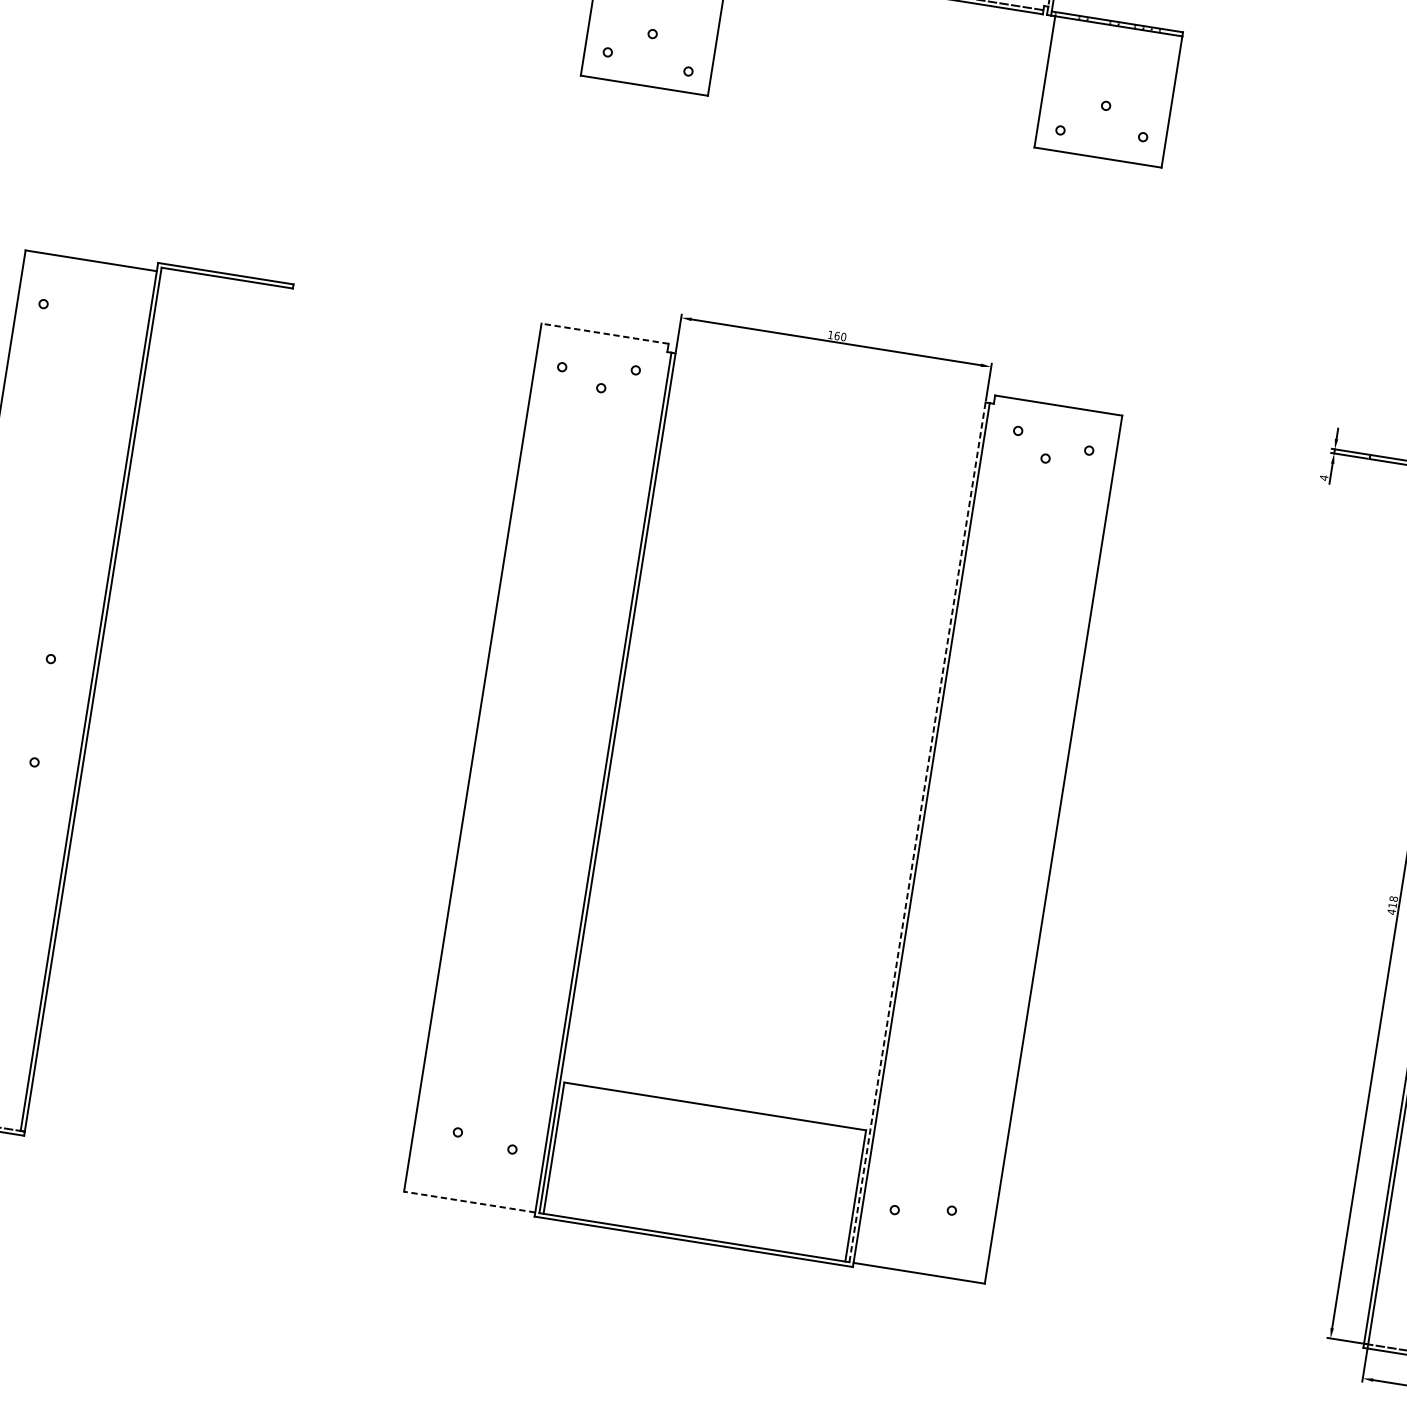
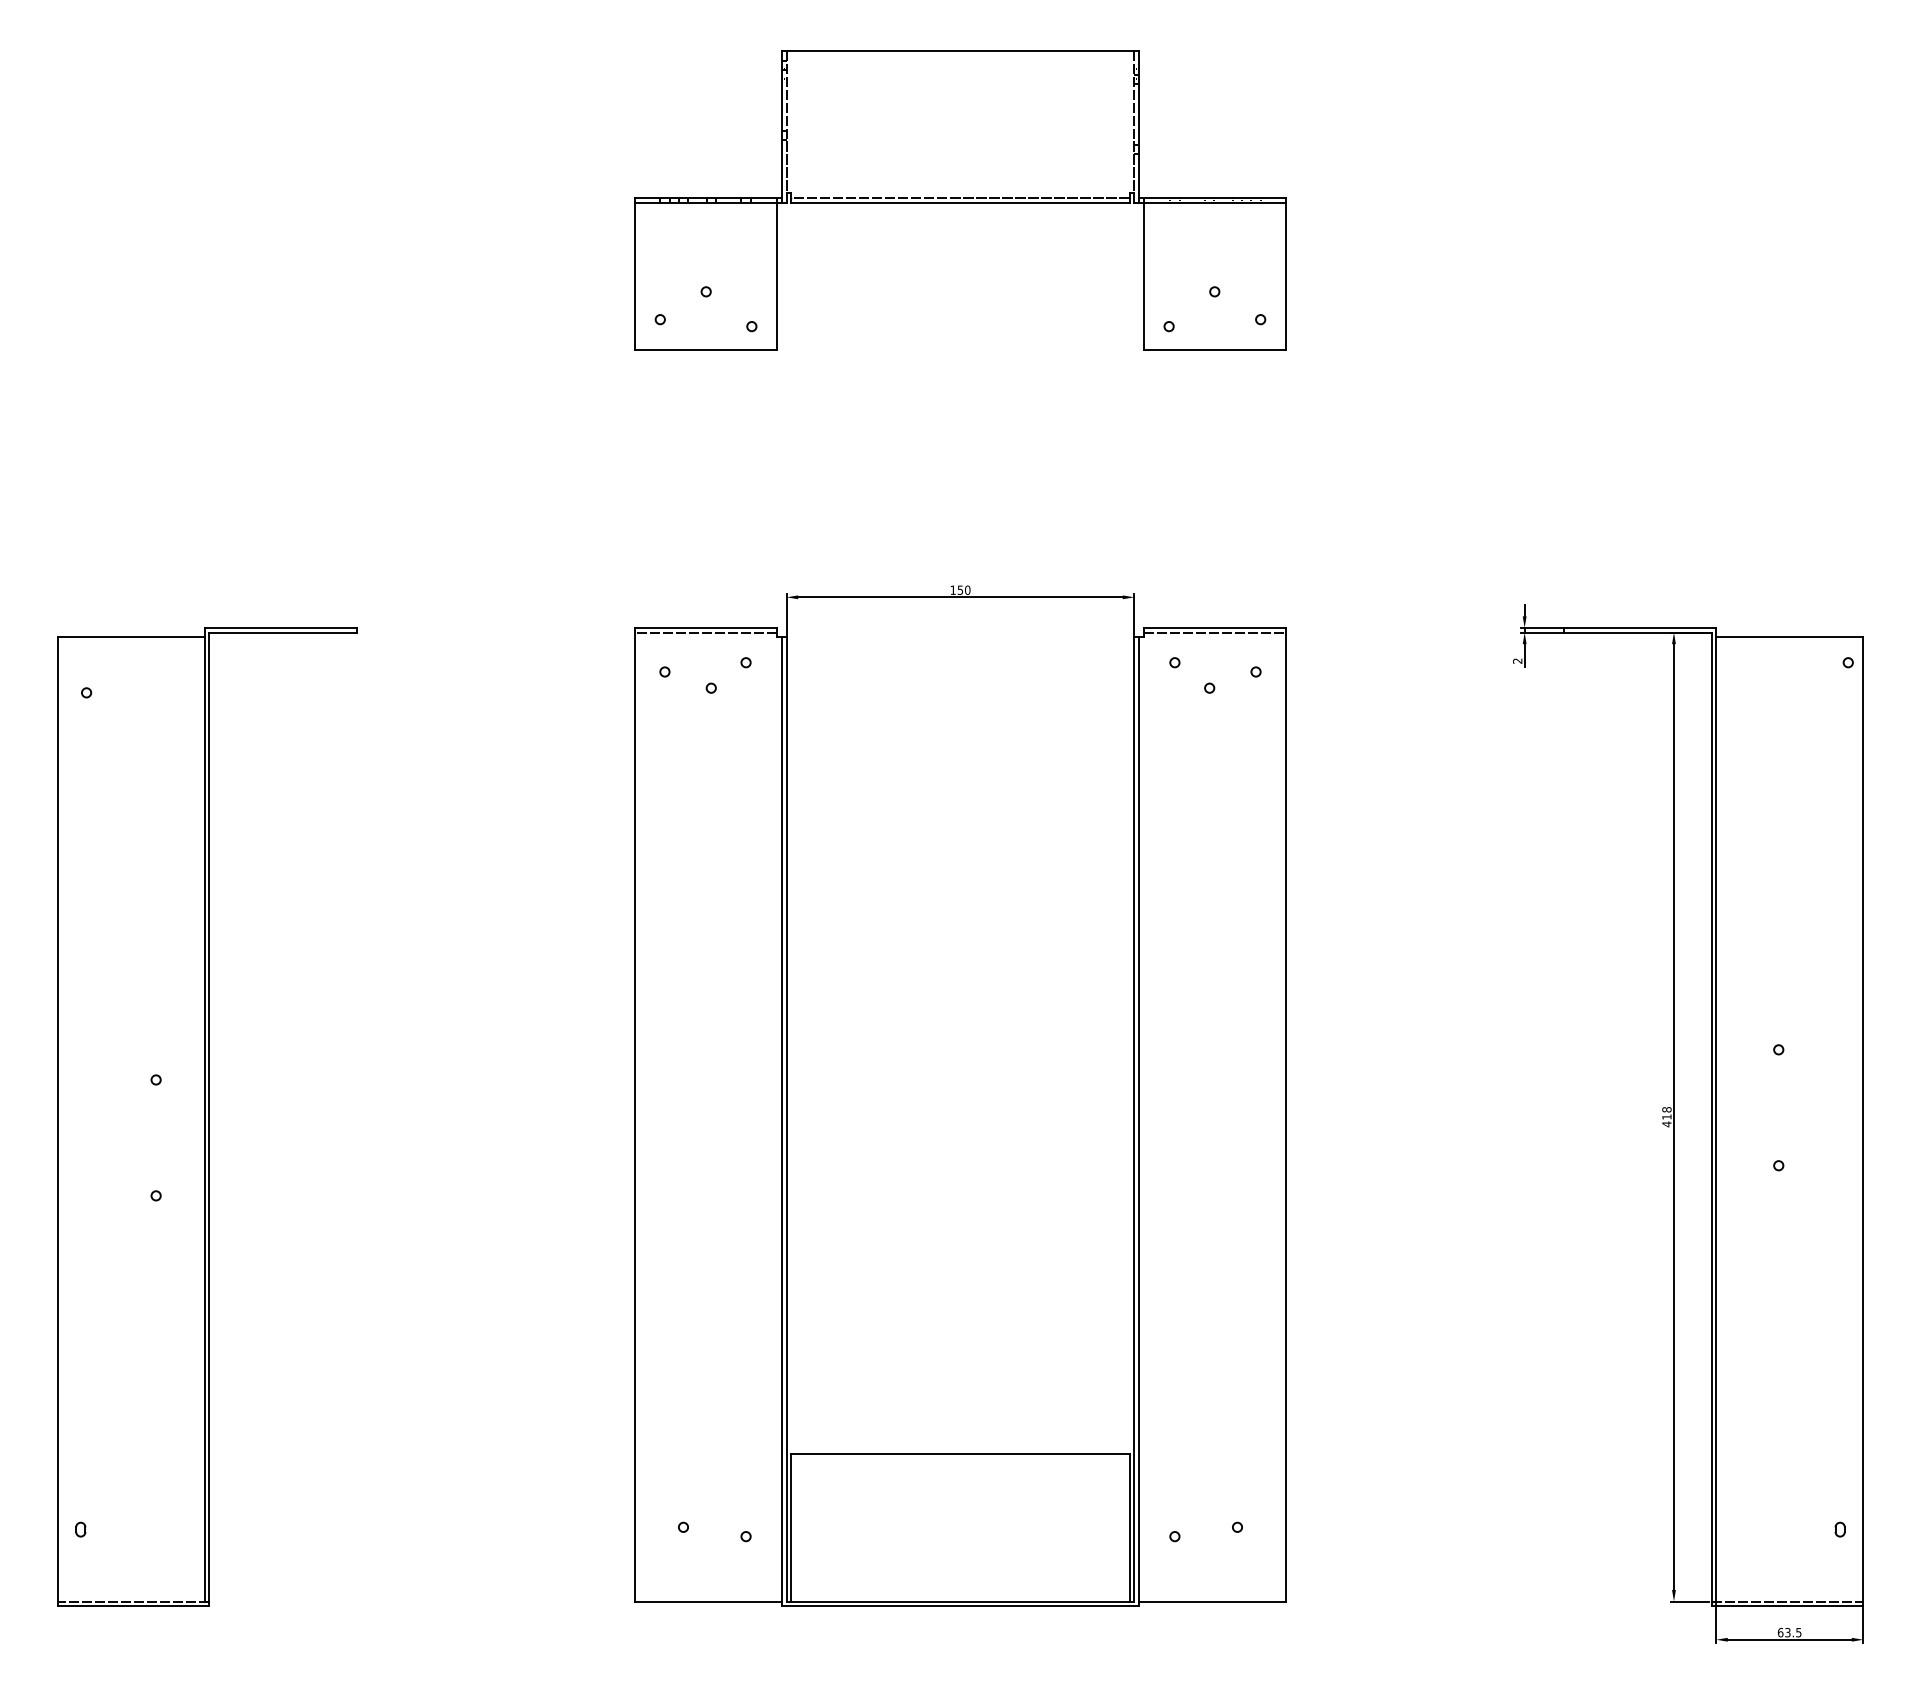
line: (604, 333) -> (705, 627), dashed -> solid
text: (837, 335) -> (960, 589), 160 -> 150
line: (603, 337) -> (705, 632), added
line: (1057, 409) -> (1214, 632), added
text: (1323, 478) -> (1517, 661), 4 -> 2
line: (917, 831) -> (1134, 1118), dashed -> solid
line: (469, 1202) -> (708, 1601), dashed -> solid

